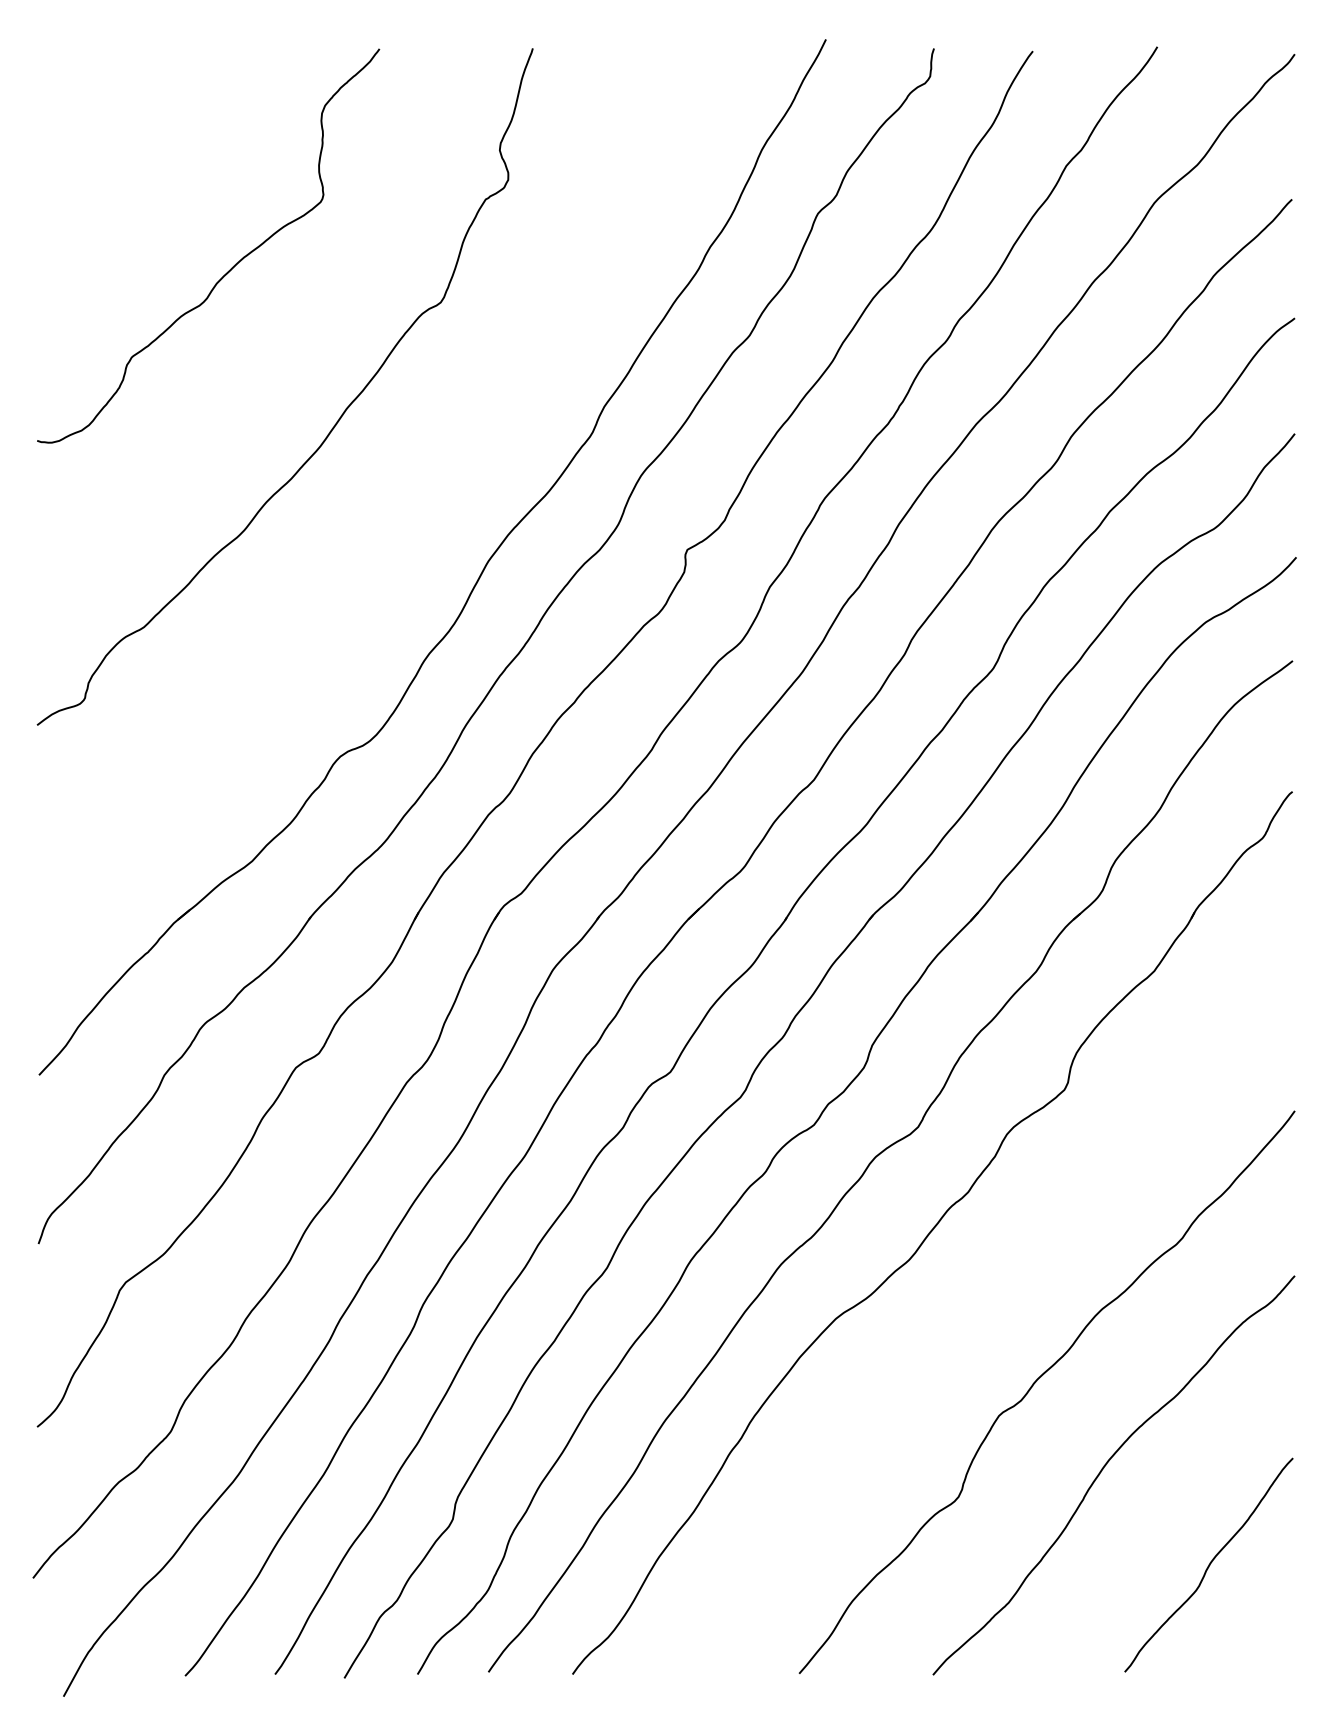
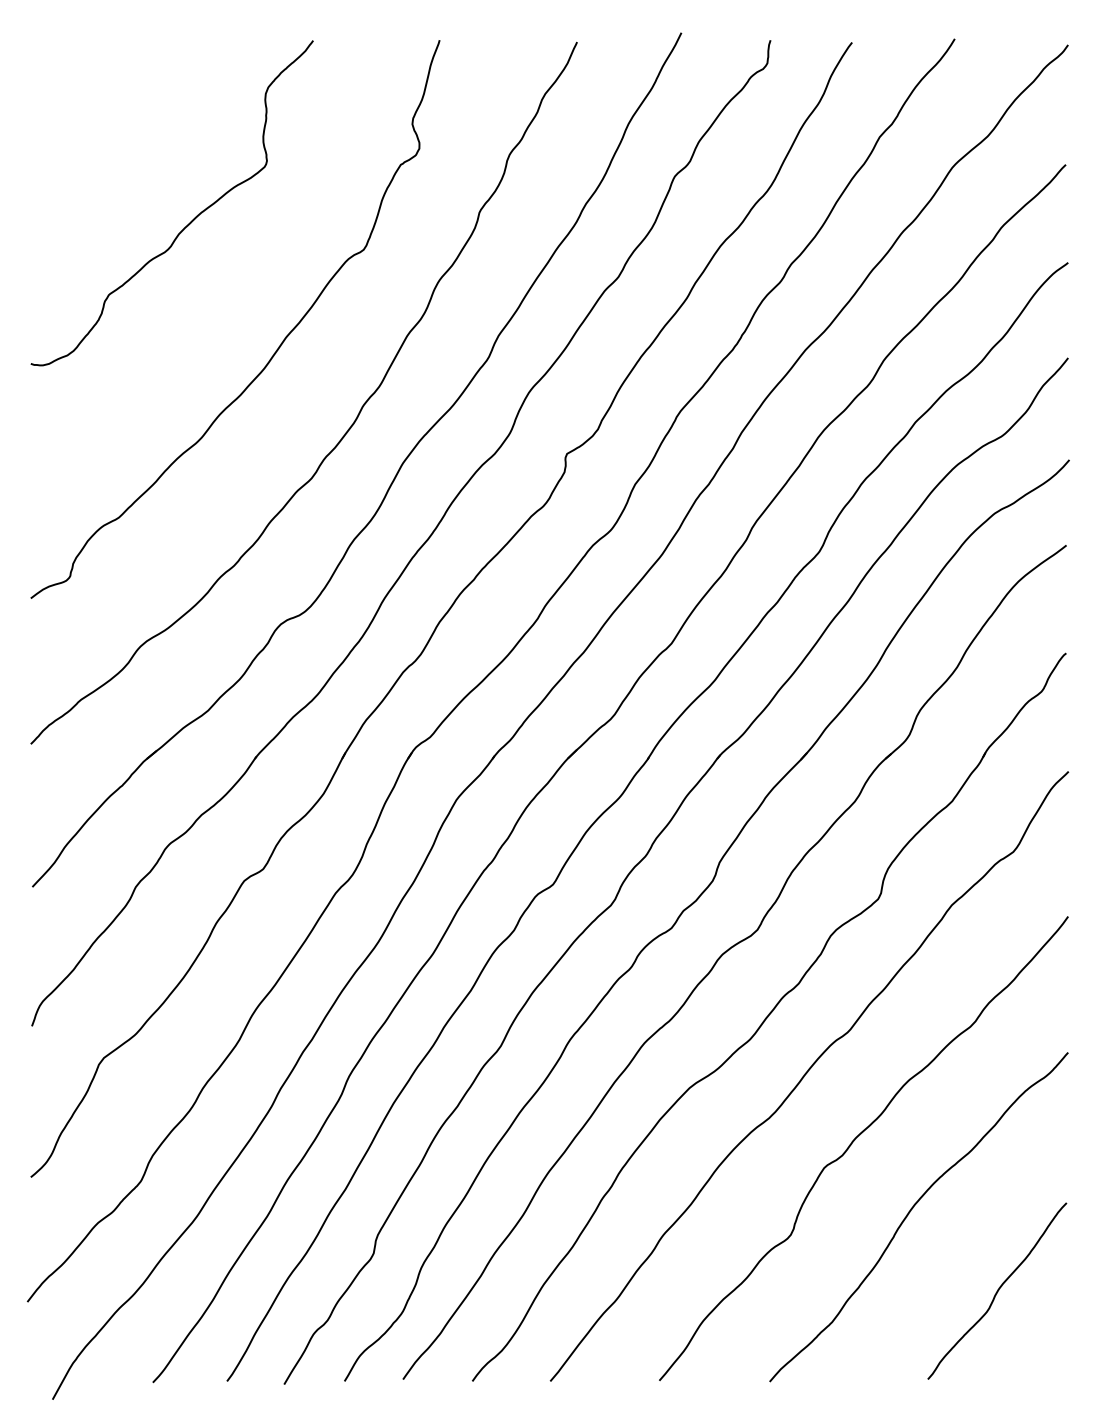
curve: (424, 516) -> (350, 426), added
curve: (977, 1302) -> (806, 1074), added

